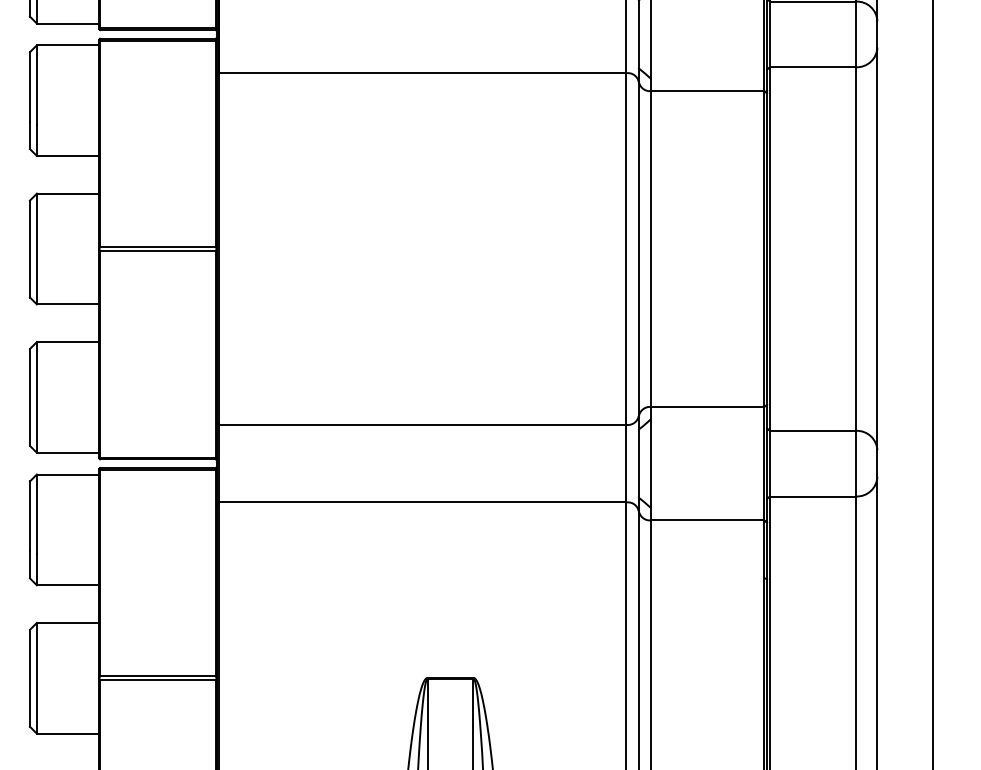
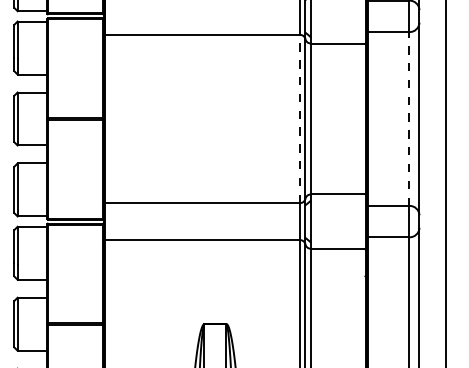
line: (626, 248) -> (299, 118), solid -> dashed
line: (856, 248) -> (409, 118), solid -> dashed

